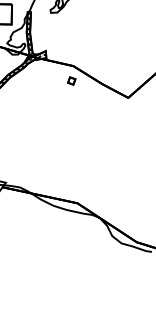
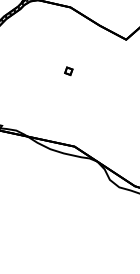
part: (71, 80) -> (68, 70), moved

